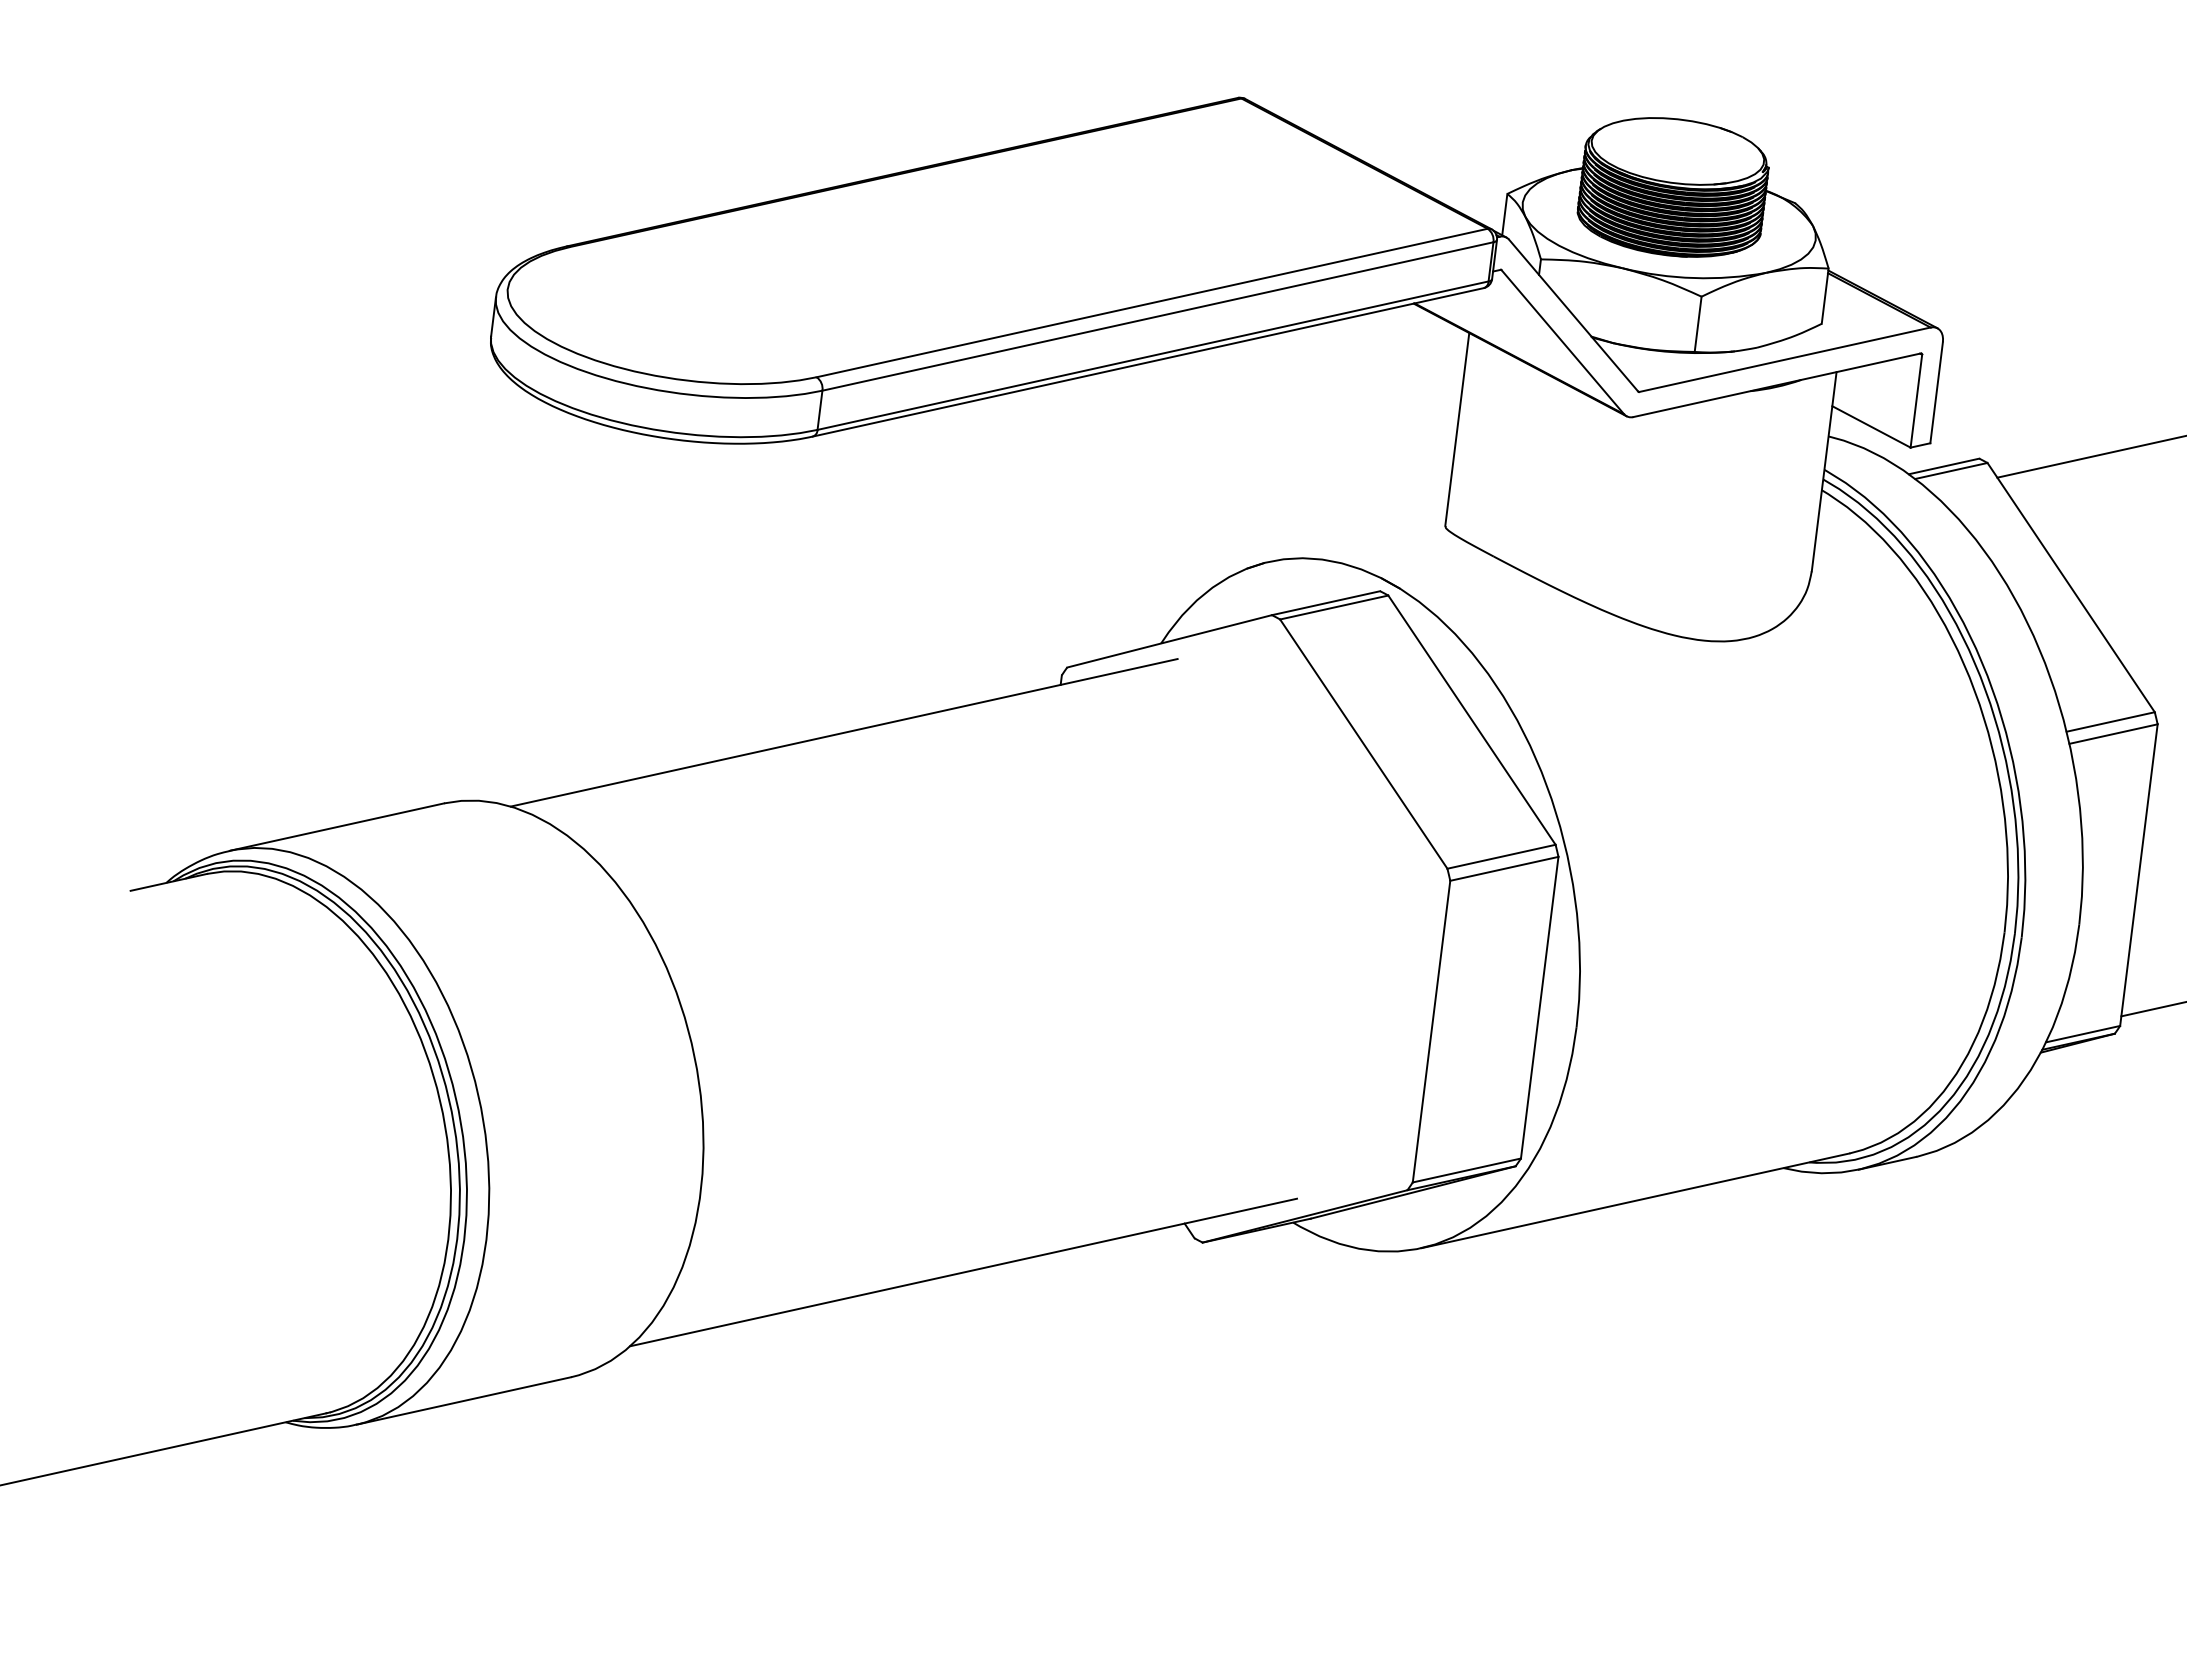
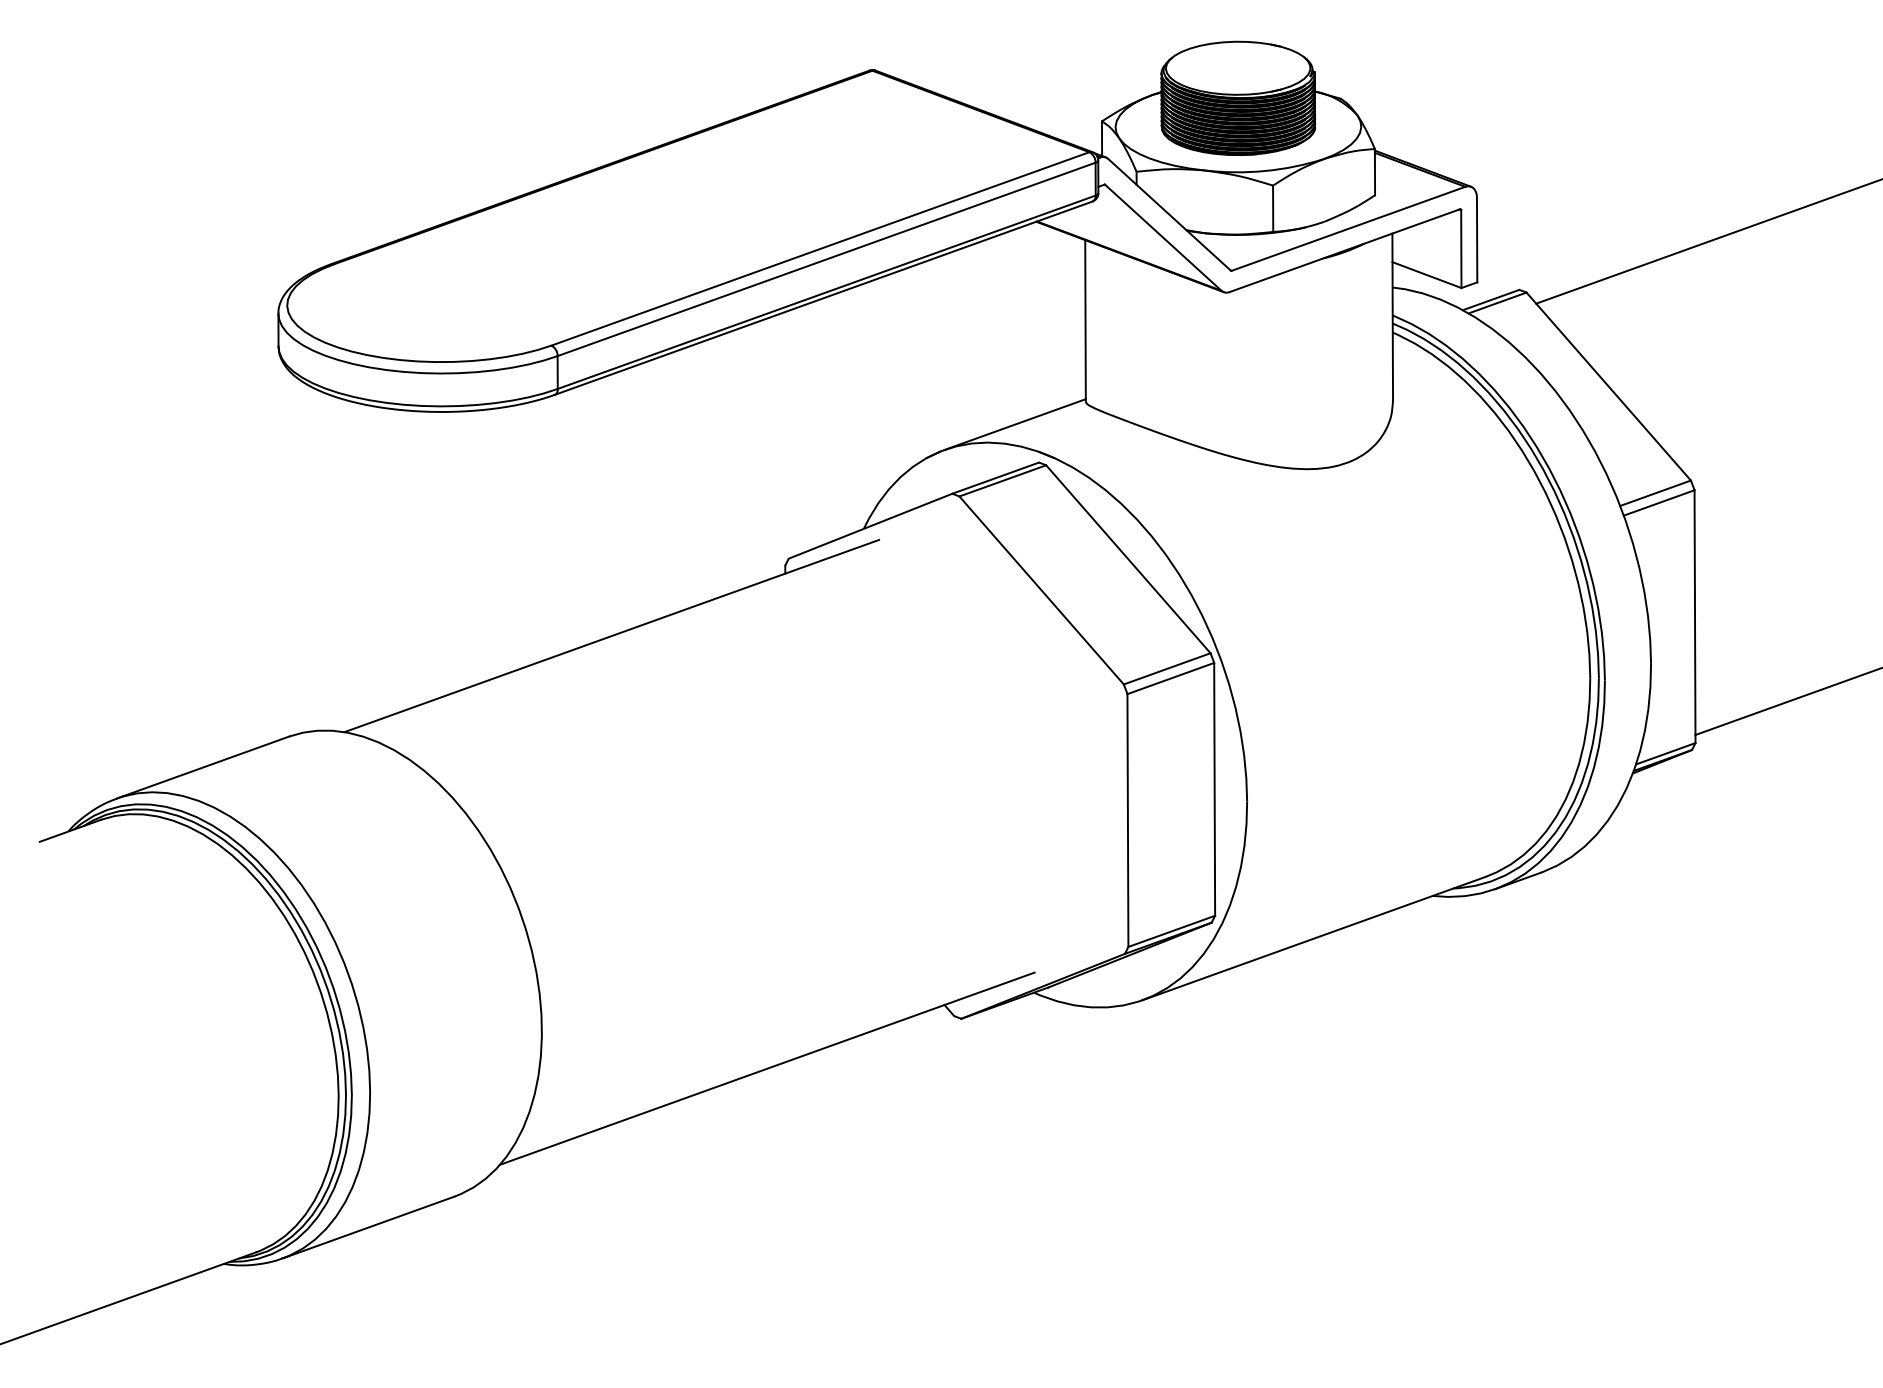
line: (1356, 542) -> (1014, 424), added

